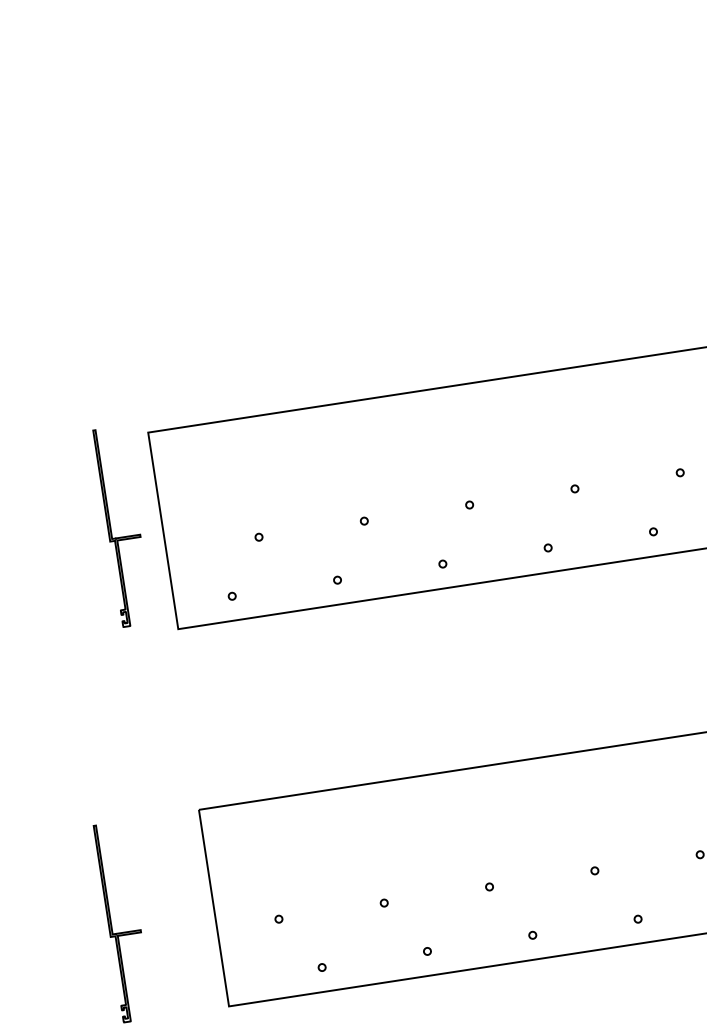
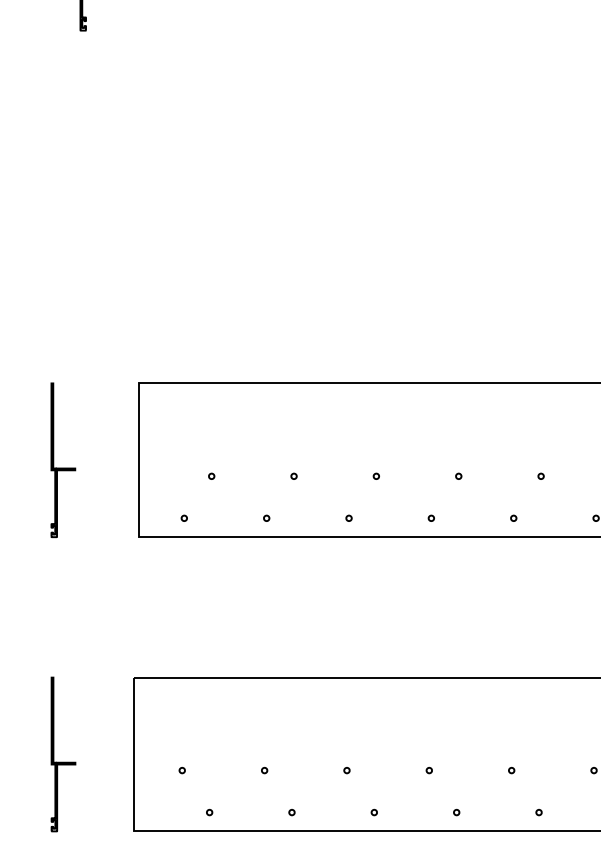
part: (125, 535) -> (63, 467), moved

